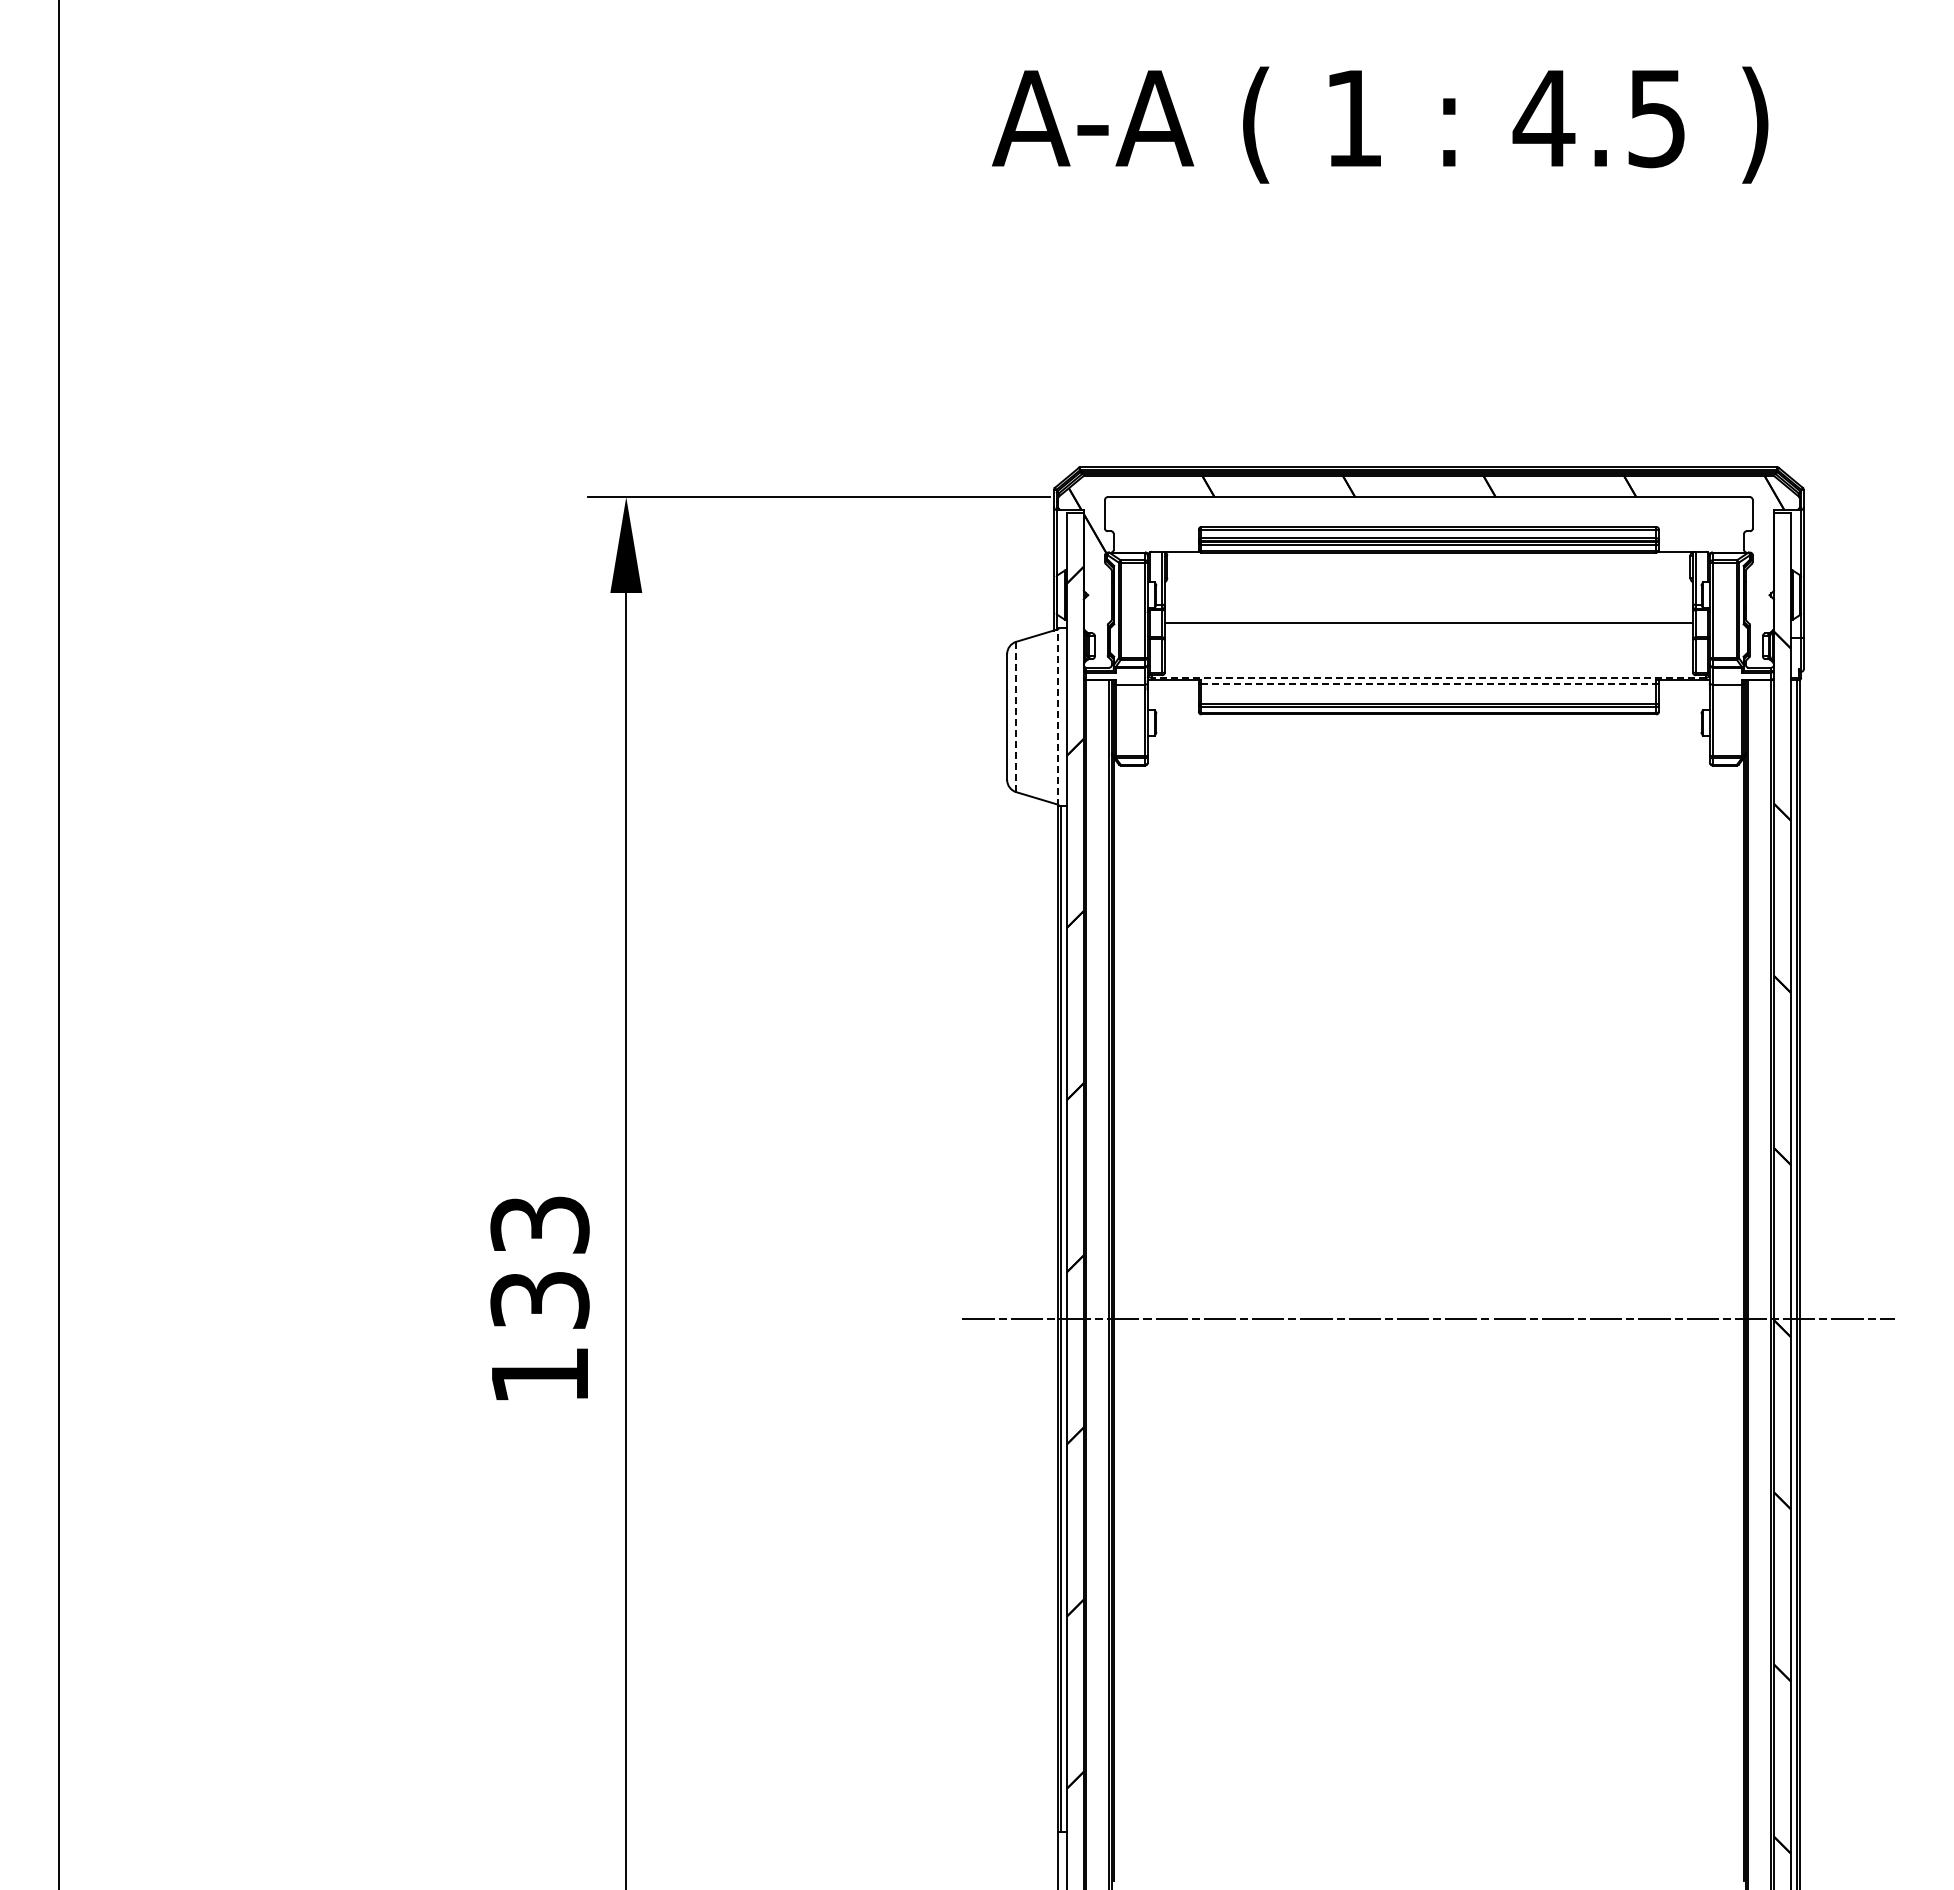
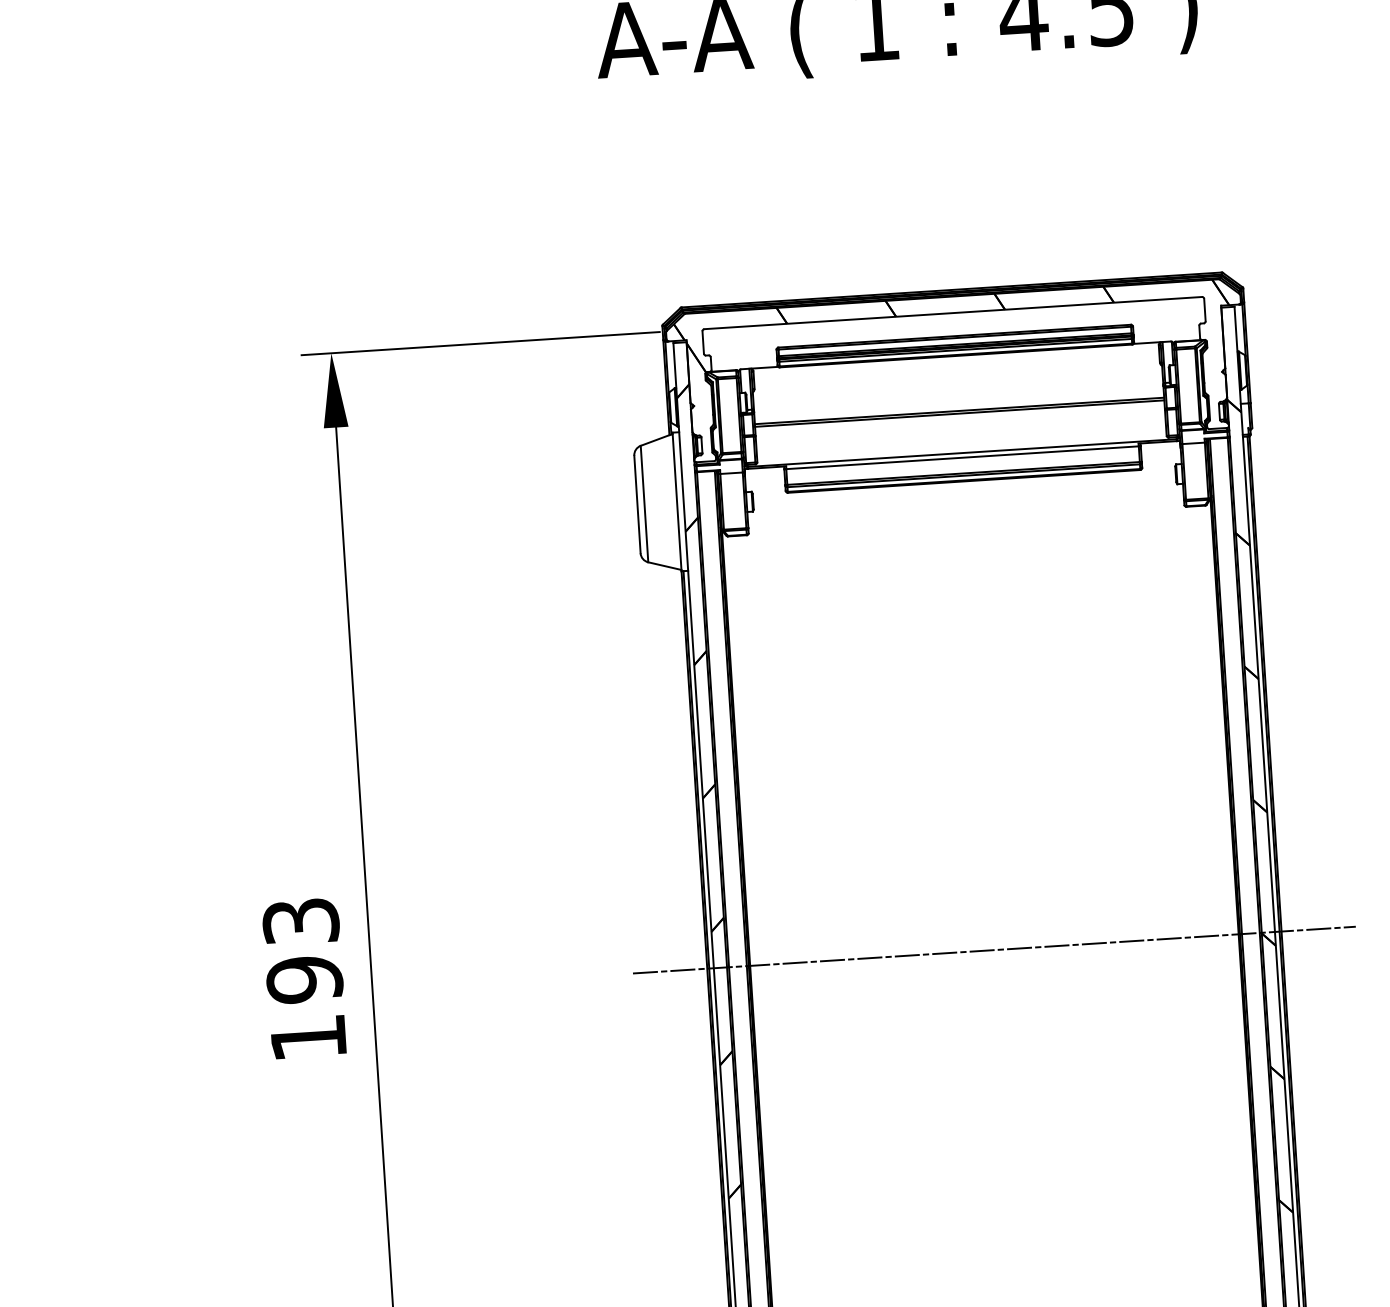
line: (1428, 626) -> (959, 413), added
line: (1428, 677) -> (961, 452), dashed -> solid
line: (1429, 683) -> (963, 457), dashed -> solid
line: (1016, 716) -> (644, 503), dashed -> solid
line: (1058, 716) -> (677, 501), dashed -> solid
text: (539, 1300) -> (304, 980), 133 -> 193

